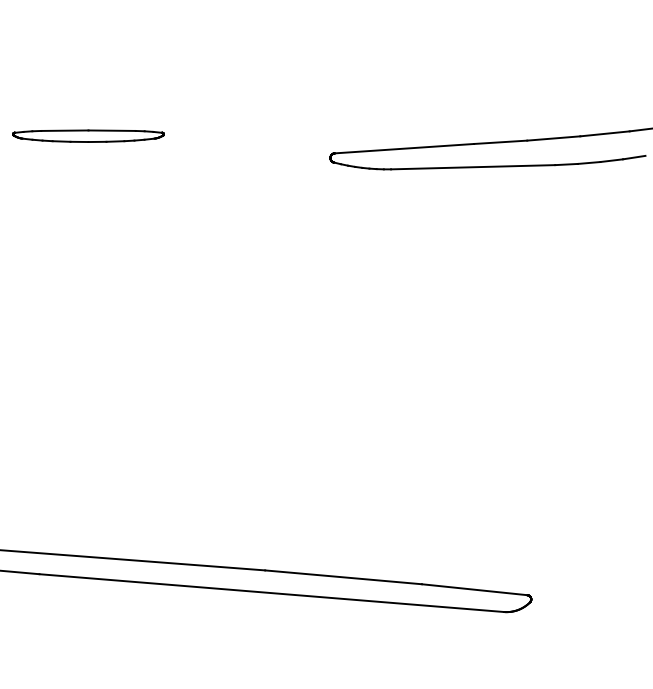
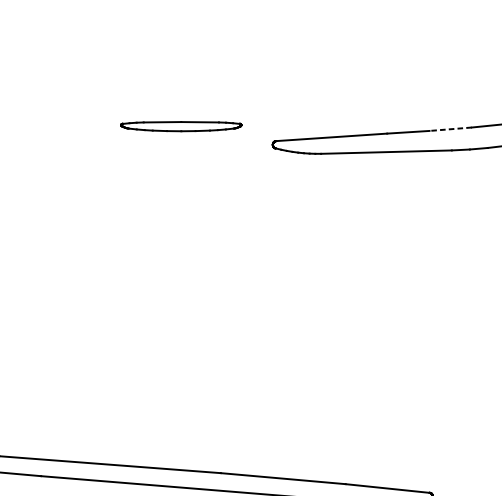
part: (88, 135) -> (181, 126), moved
line: (553, 138) -> (450, 129), solid -> dashed

